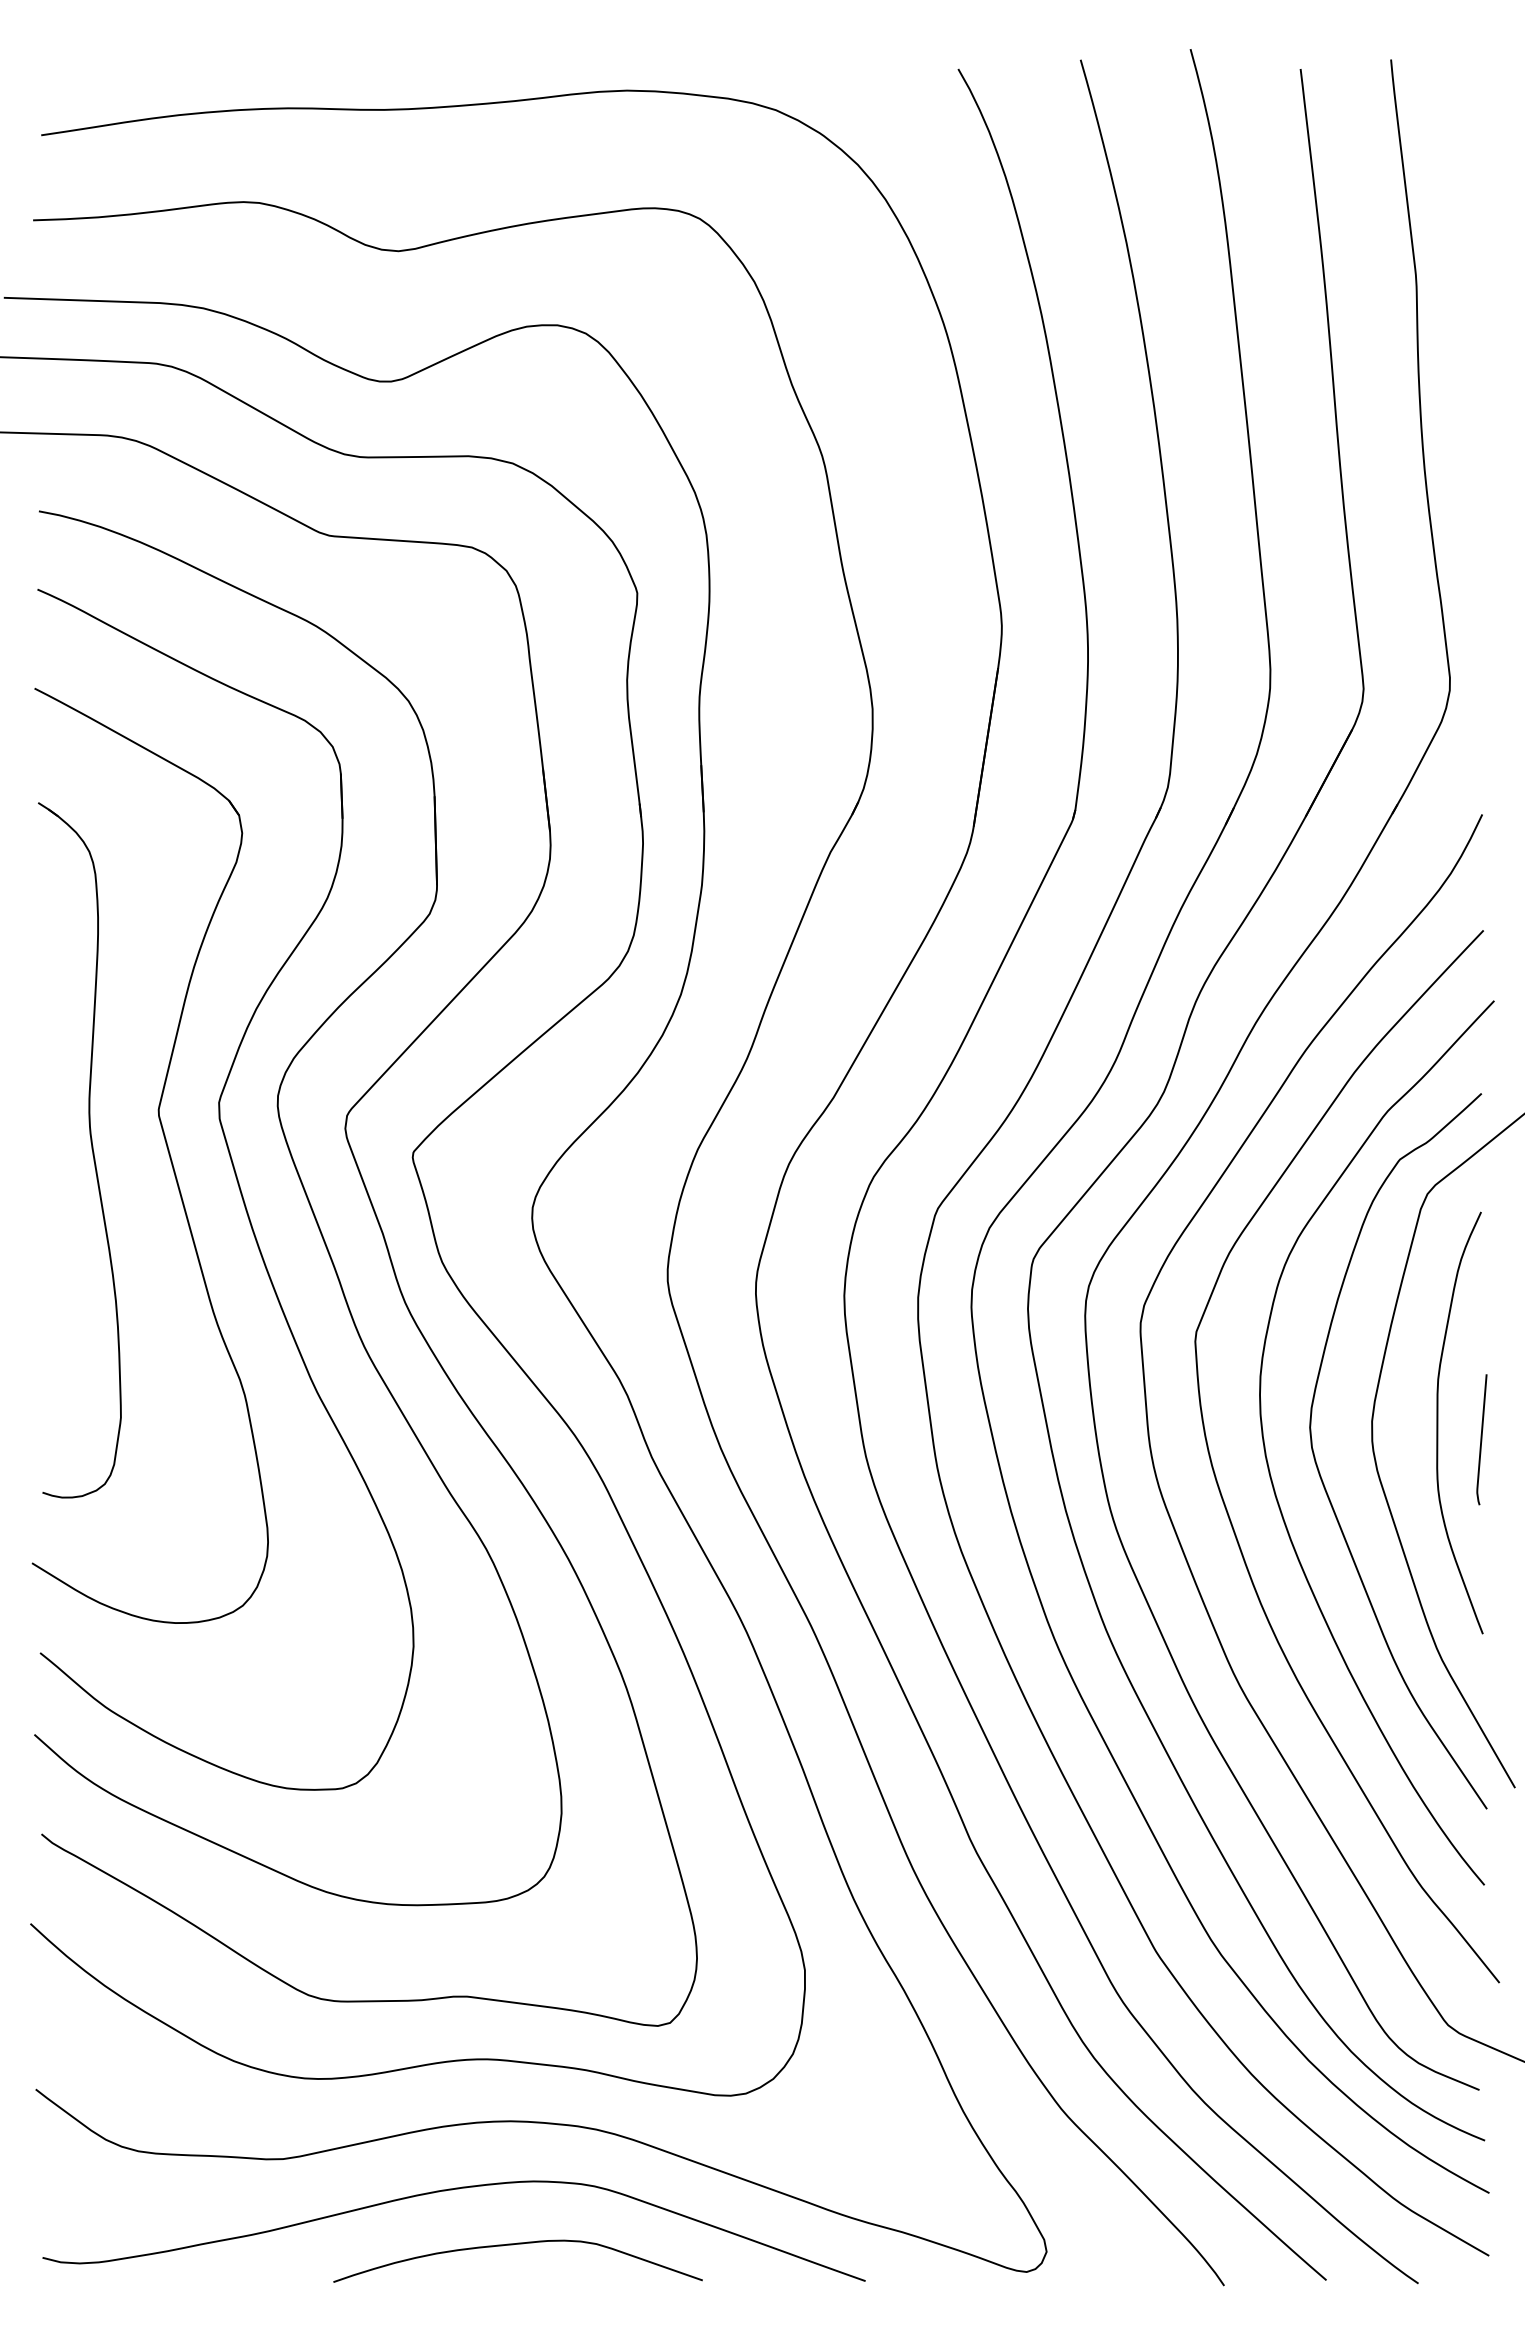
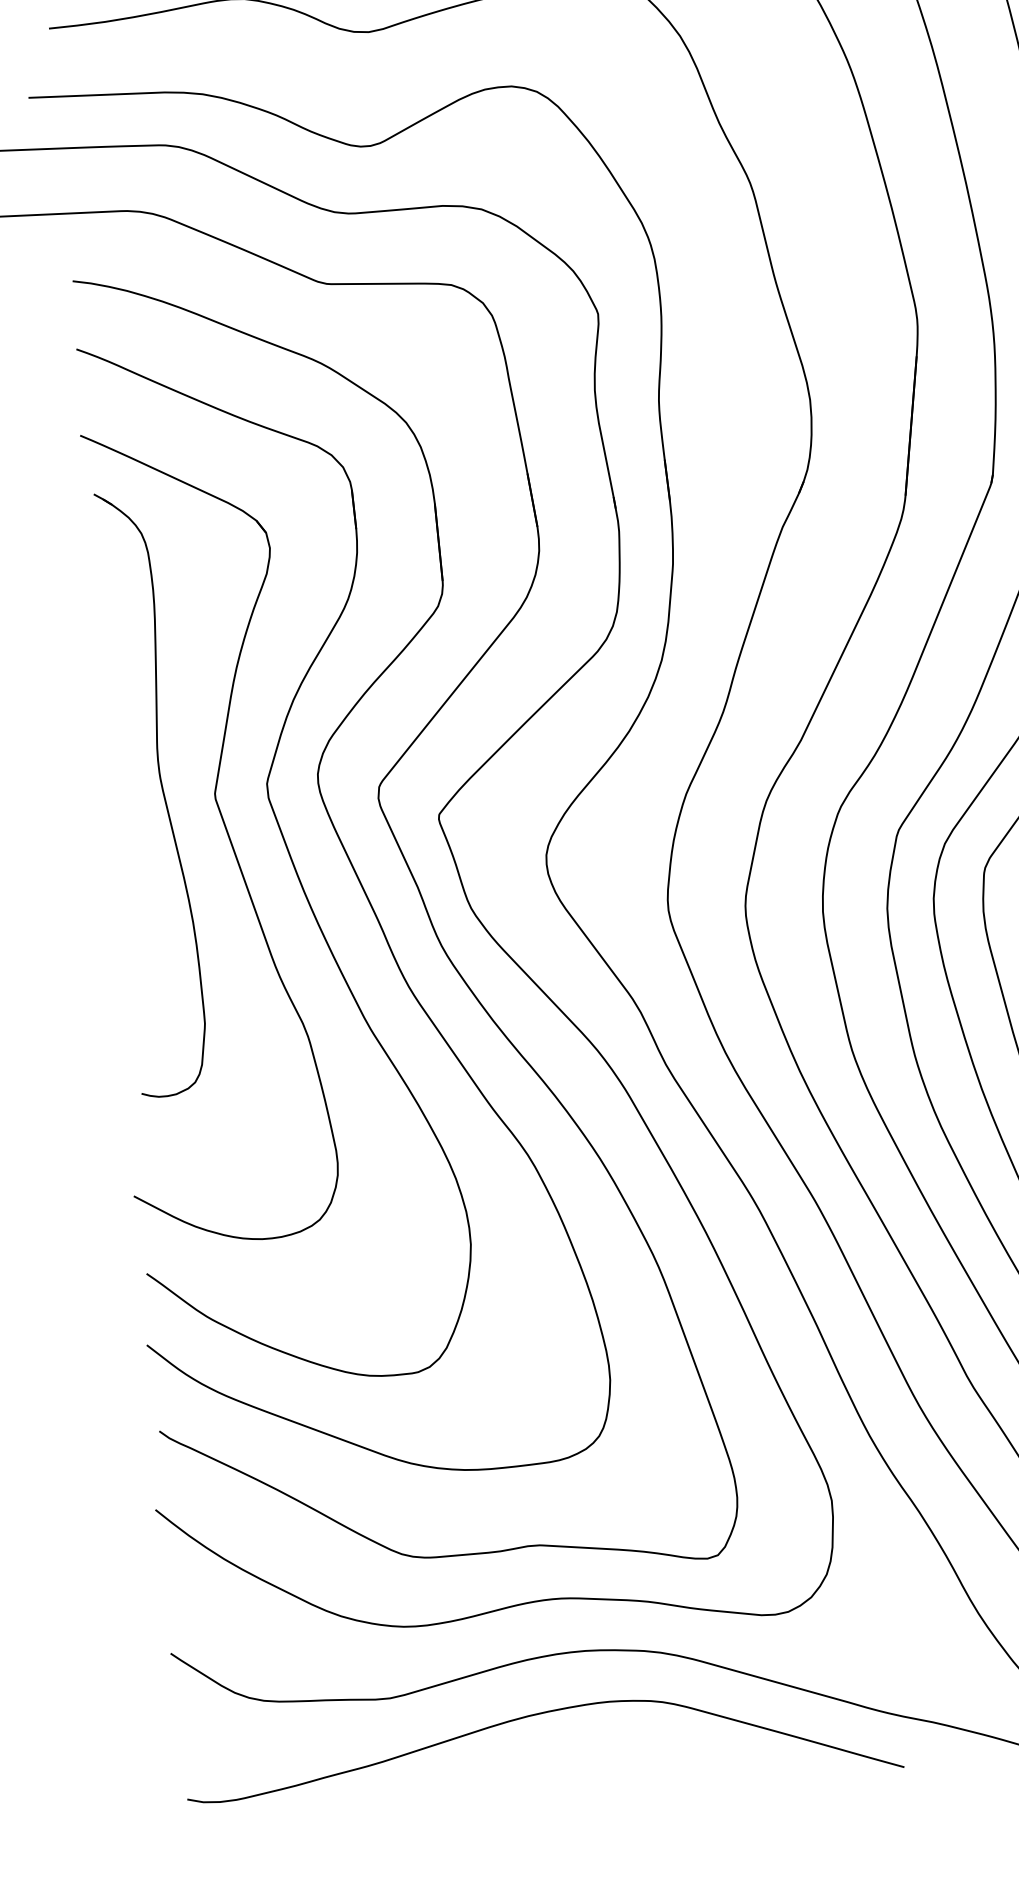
part: (91, 1149) -> (162, 792), moved
curve: (513, 2245) -> (595, 1758), removed

